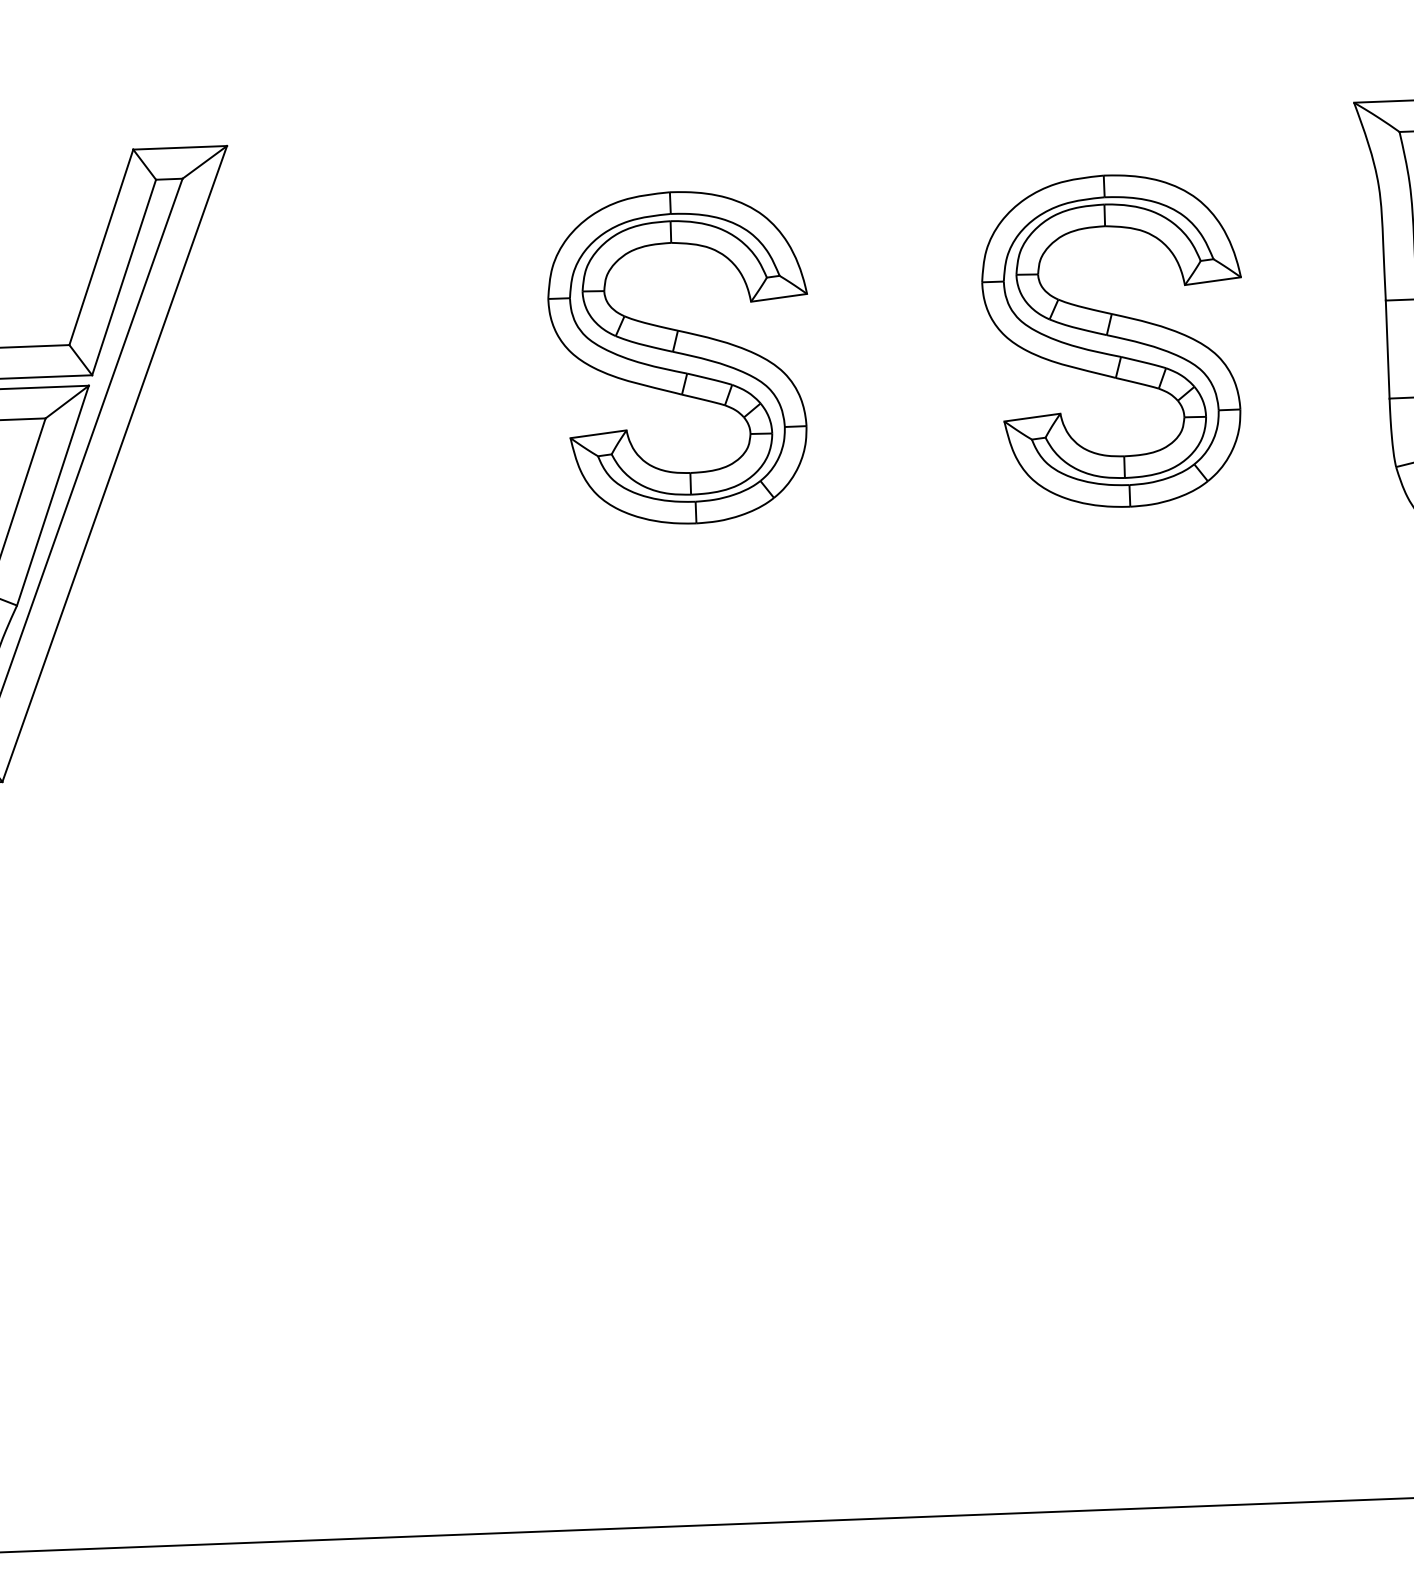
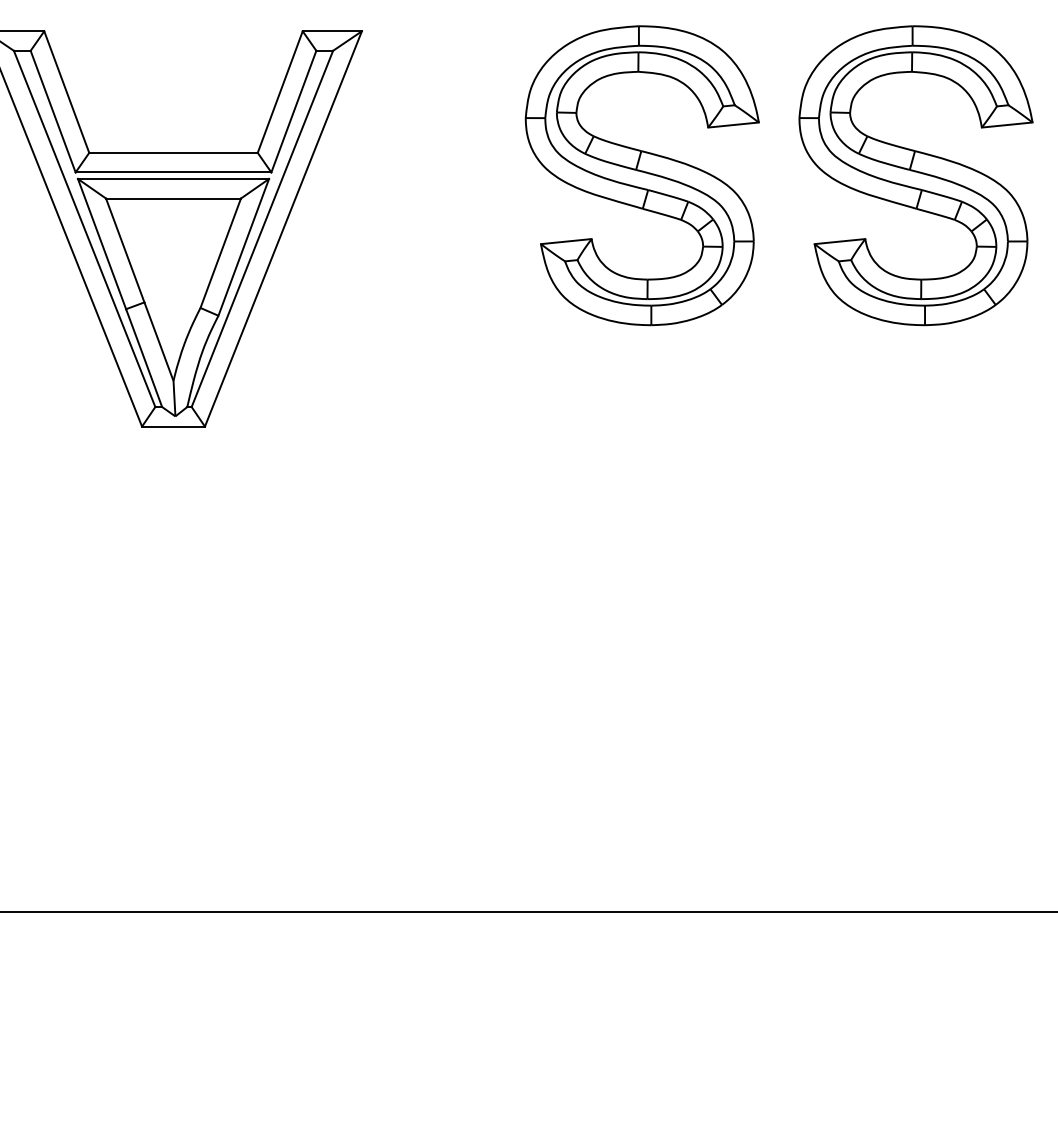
part: (1113, 340) -> (915, 175), size x1.43
part: (678, 357) -> (641, 175), size x1.43

